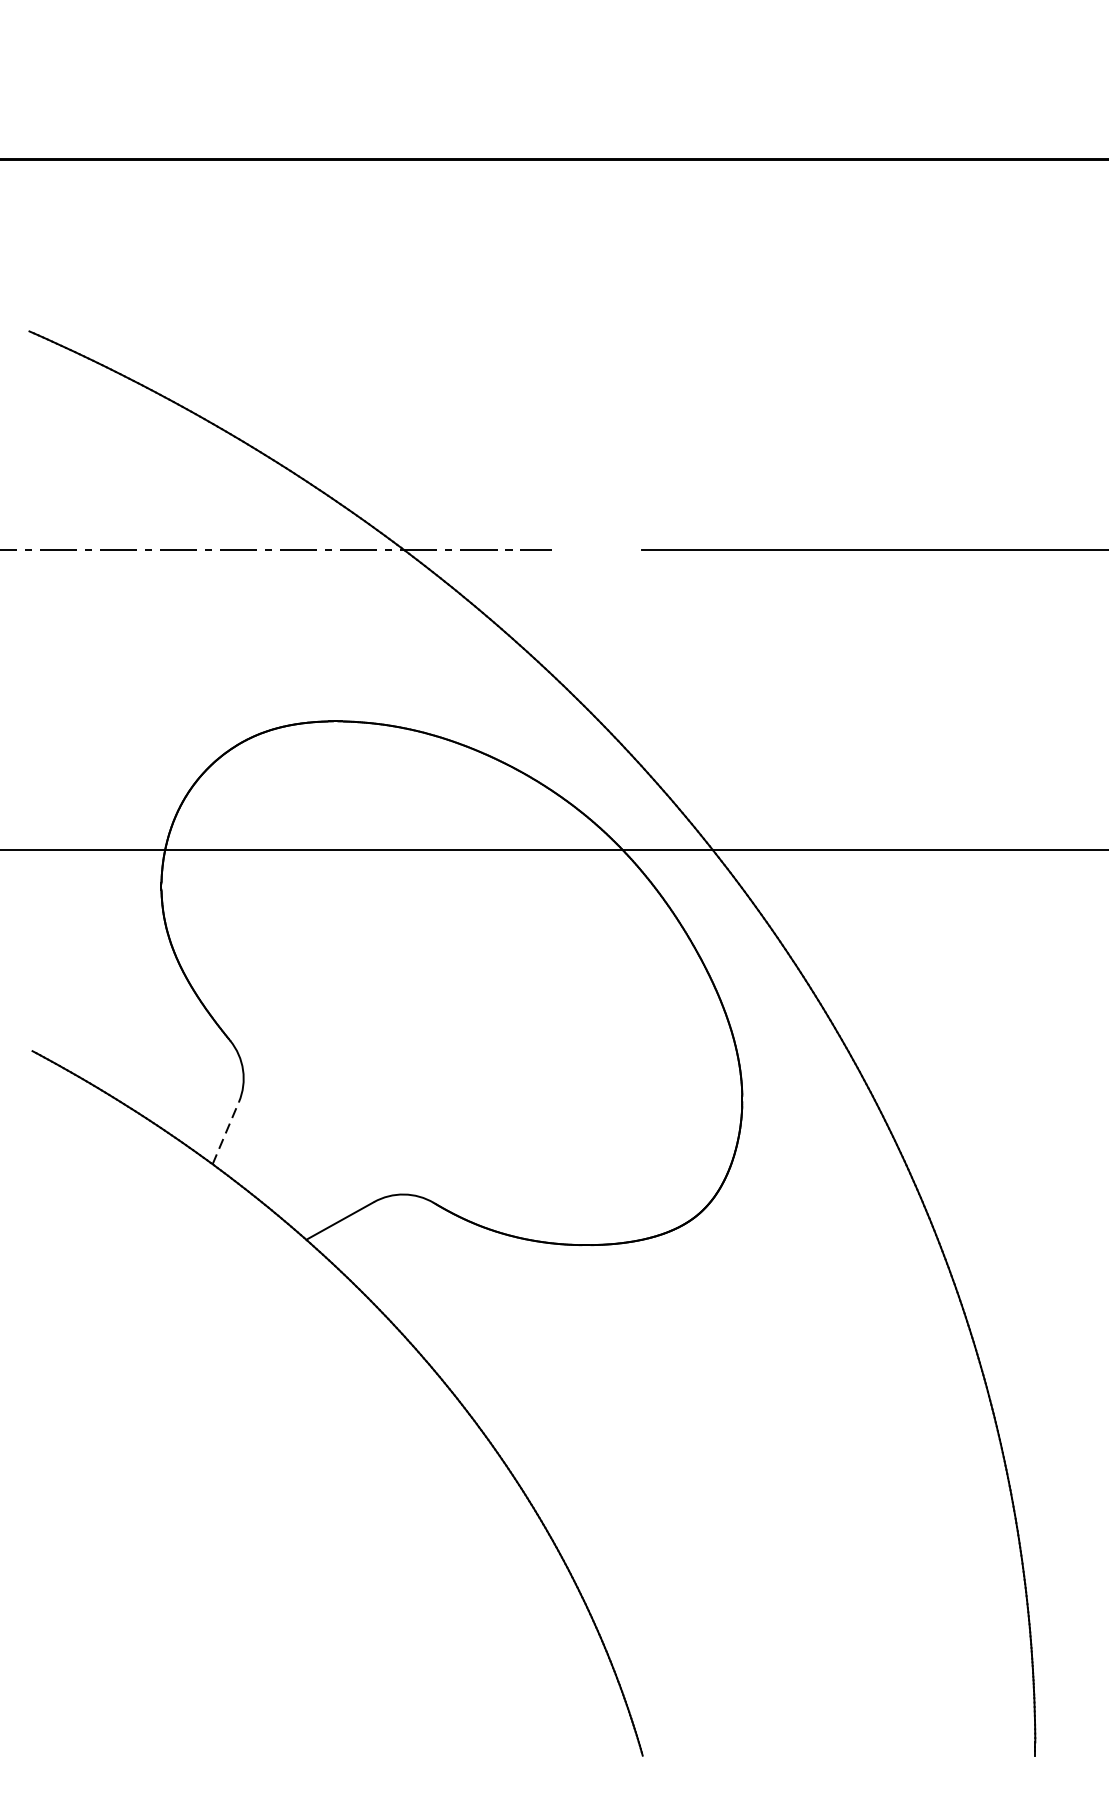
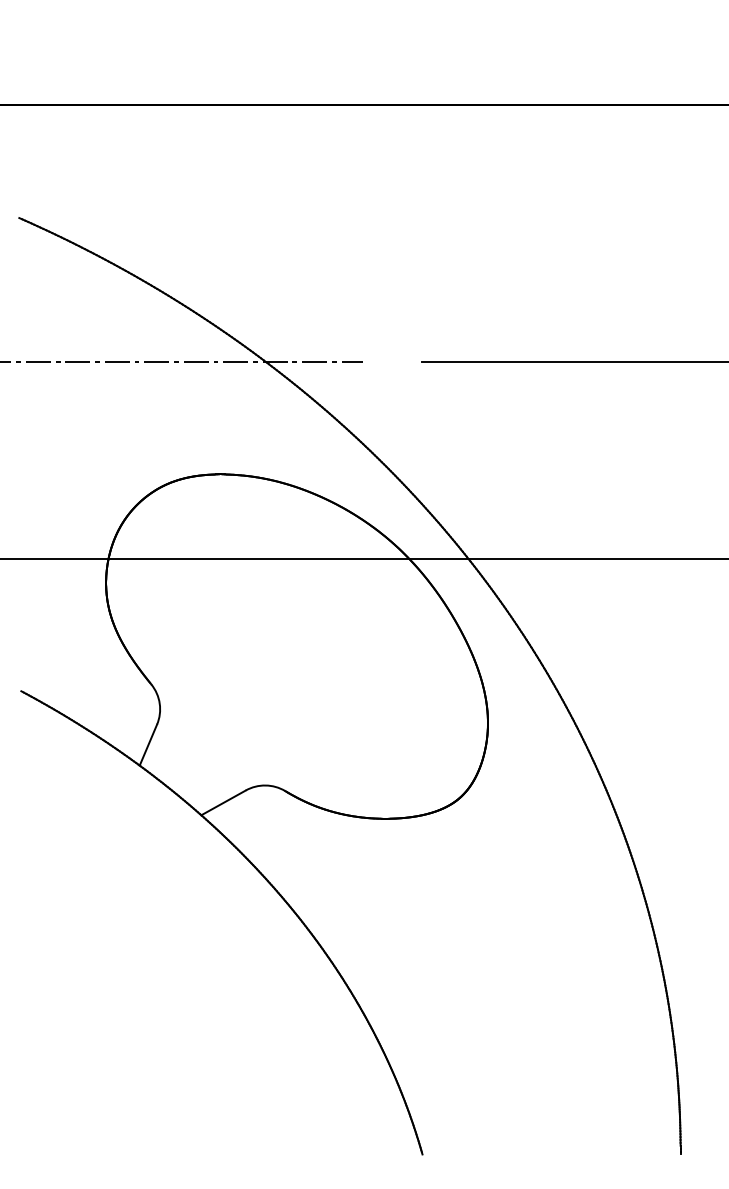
line: (225, 1132) -> (148, 744), dashed -> solid

